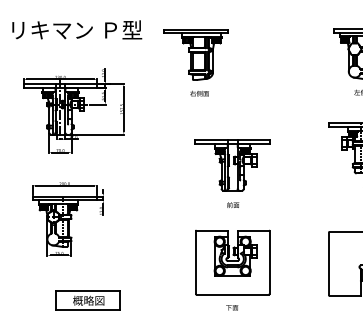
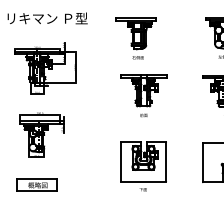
part: (195, 62) -> (135, 38), moved
part: (232, 172) -> (143, 95), moved
part: (86, 299) -> (36, 184), moved

